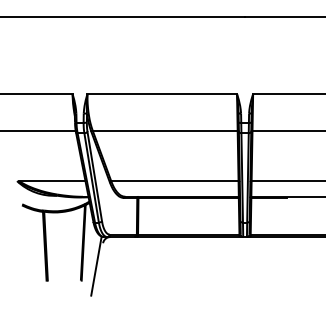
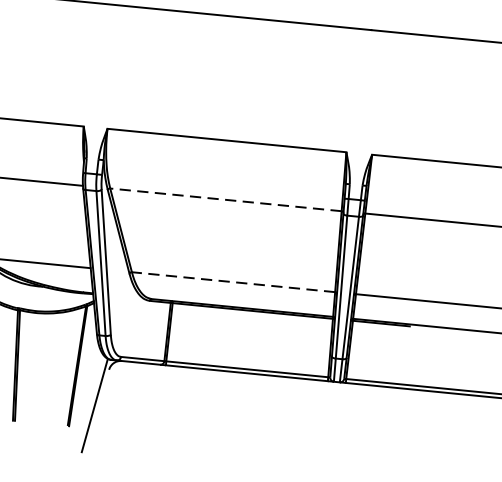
line: (164, 130) -> (224, 199), solid -> dashed
line: (174, 181) -> (232, 282), solid -> dashed

